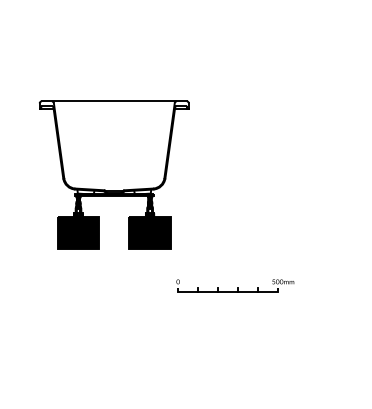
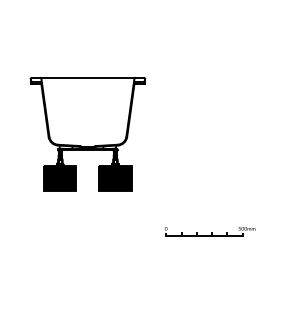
part: (235, 285) -> (210, 231), moved

